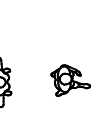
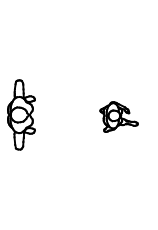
part: (70, 79) -> (118, 116), size x0.7

